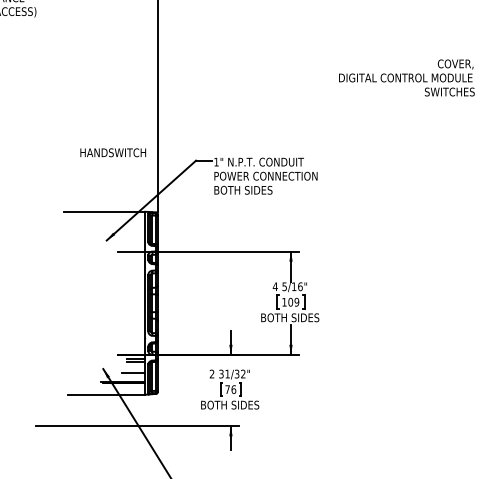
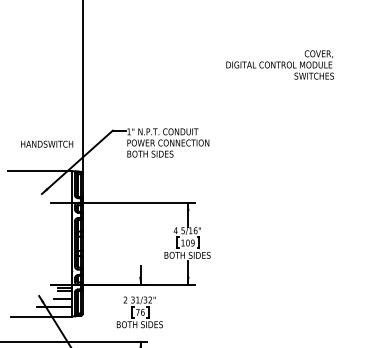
text: (113, 152) -> (47, 144), moved

